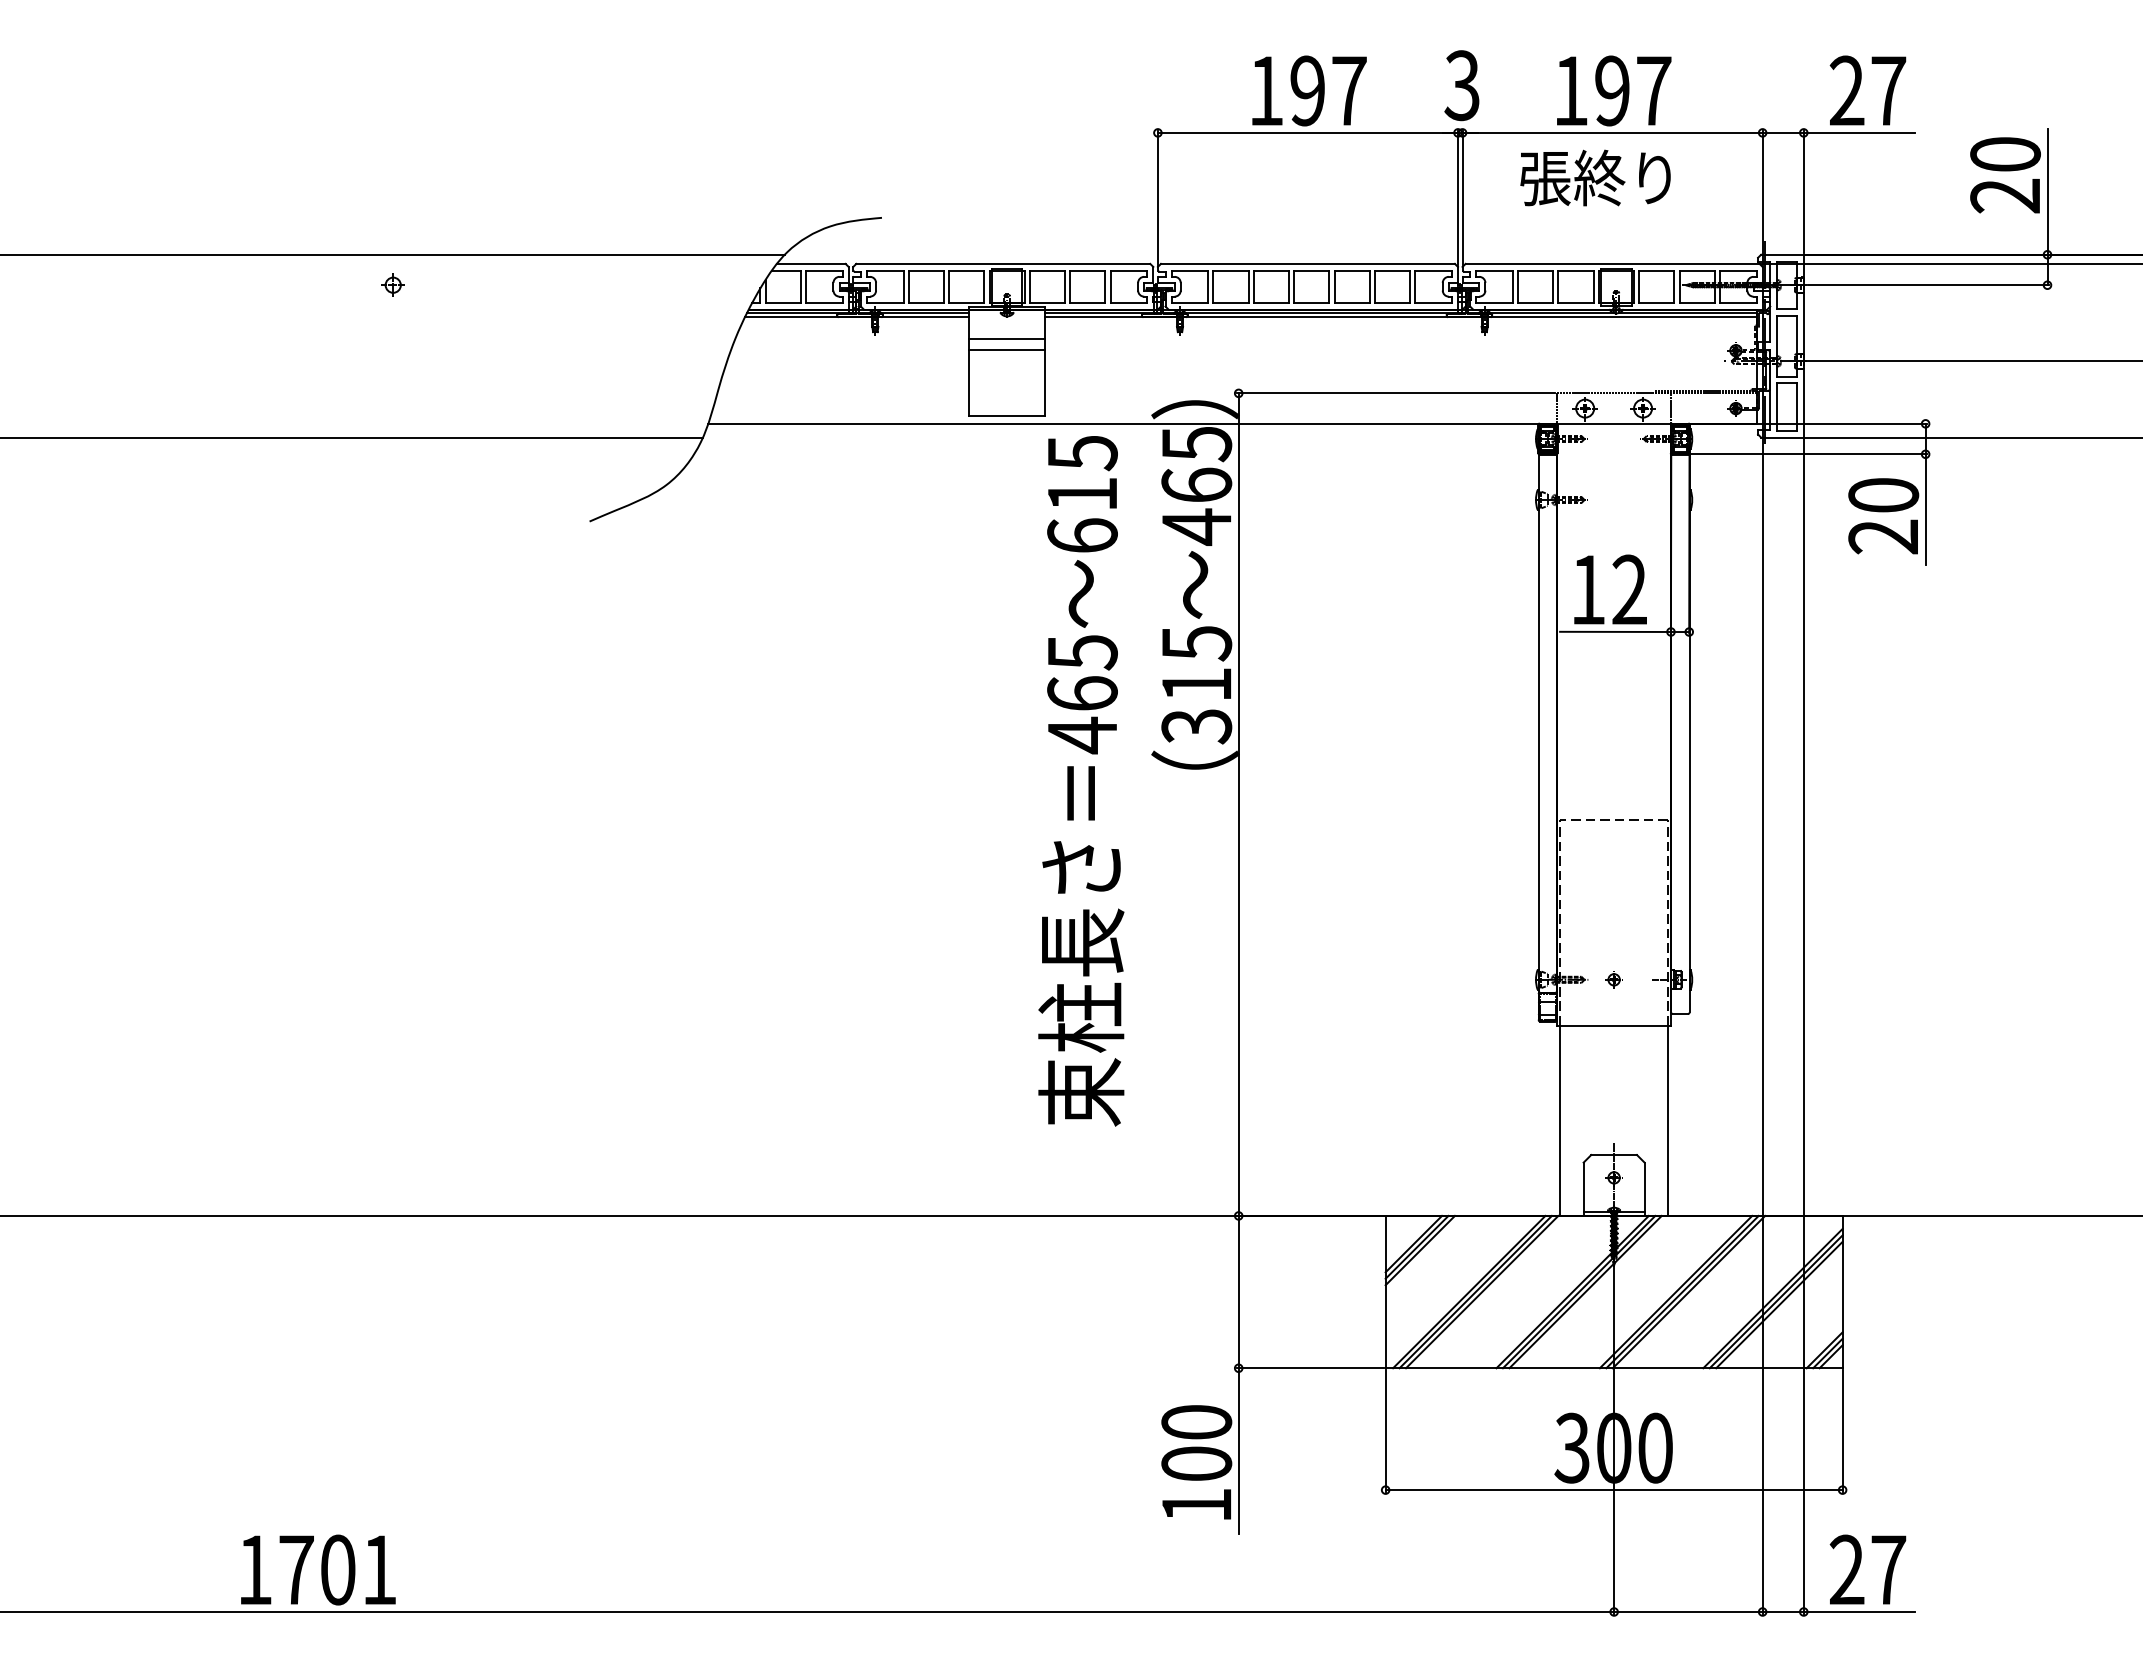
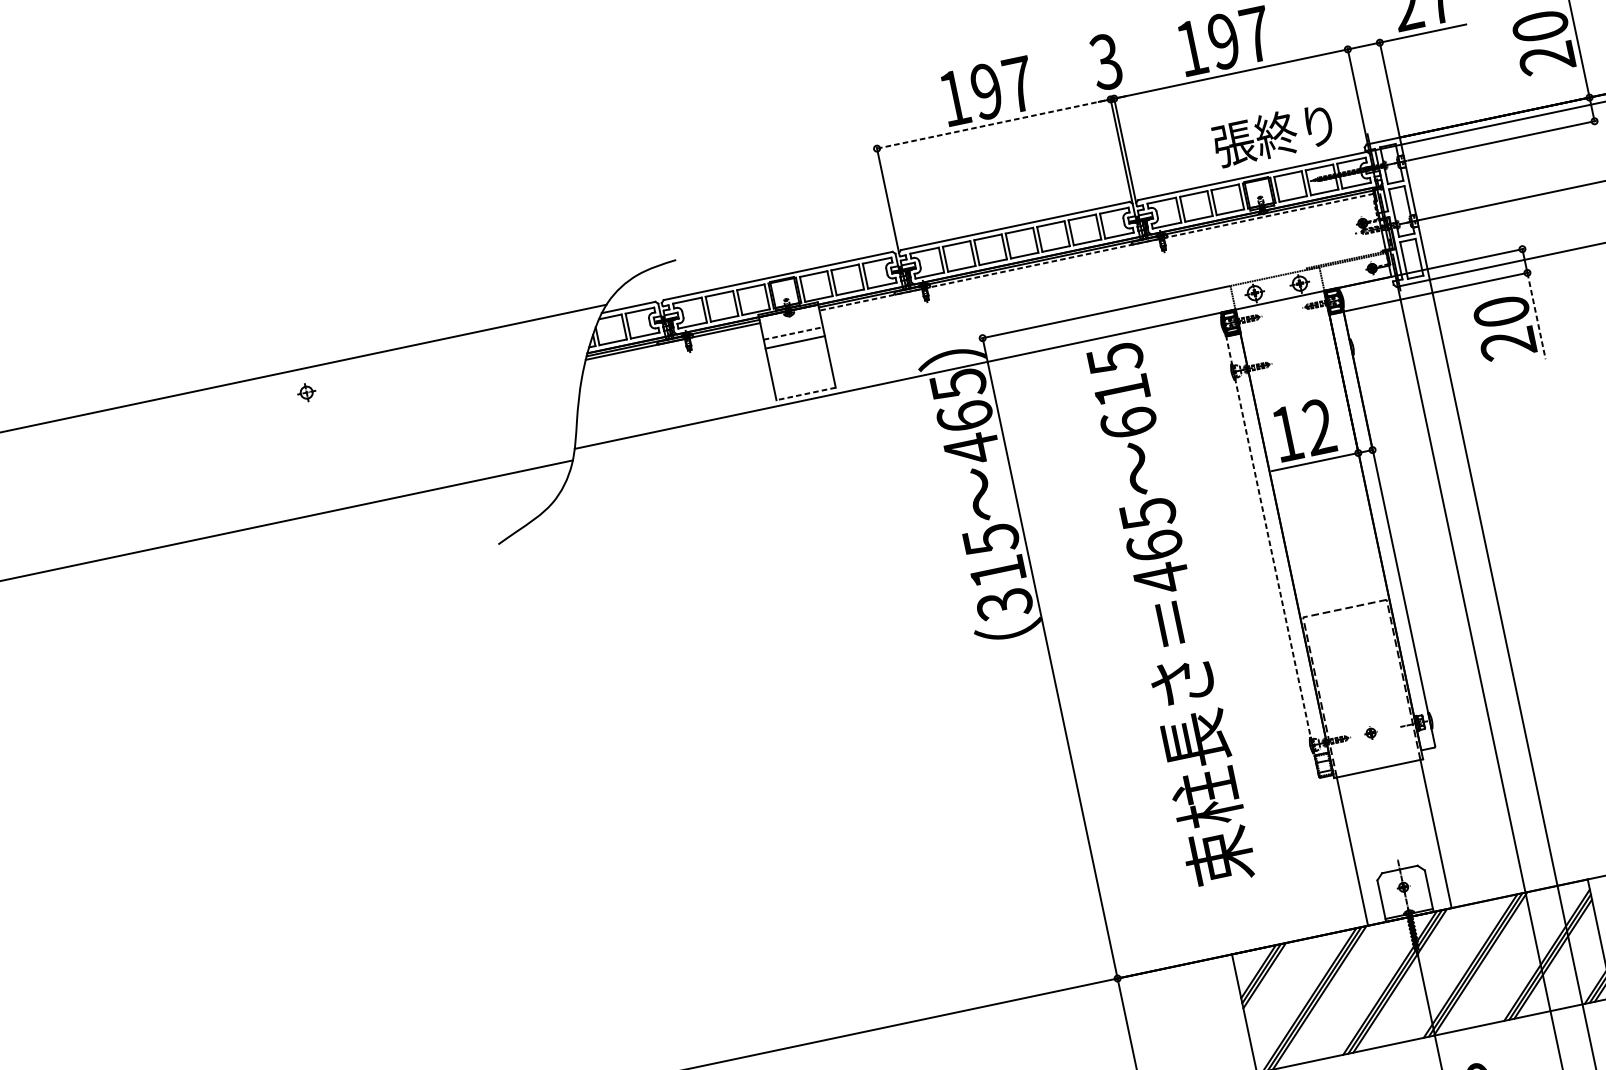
line: (1308, 132) -> (994, 123), solid -> dashed
text: (1595, 177) -> (1273, 134), moved
line: (1400, 317) -> (1096, 252), solid -> dashed
line: (1007, 338) -> (793, 333), solid -> dashed
line: (1006, 416) -> (805, 394), solid -> dashed
line: (1925, 510) -> (1536, 316), solid -> dashed
line: (1538, 736) -> (1272, 556), solid -> dashed
text: (1081, 781) -> (1168, 614), moved

